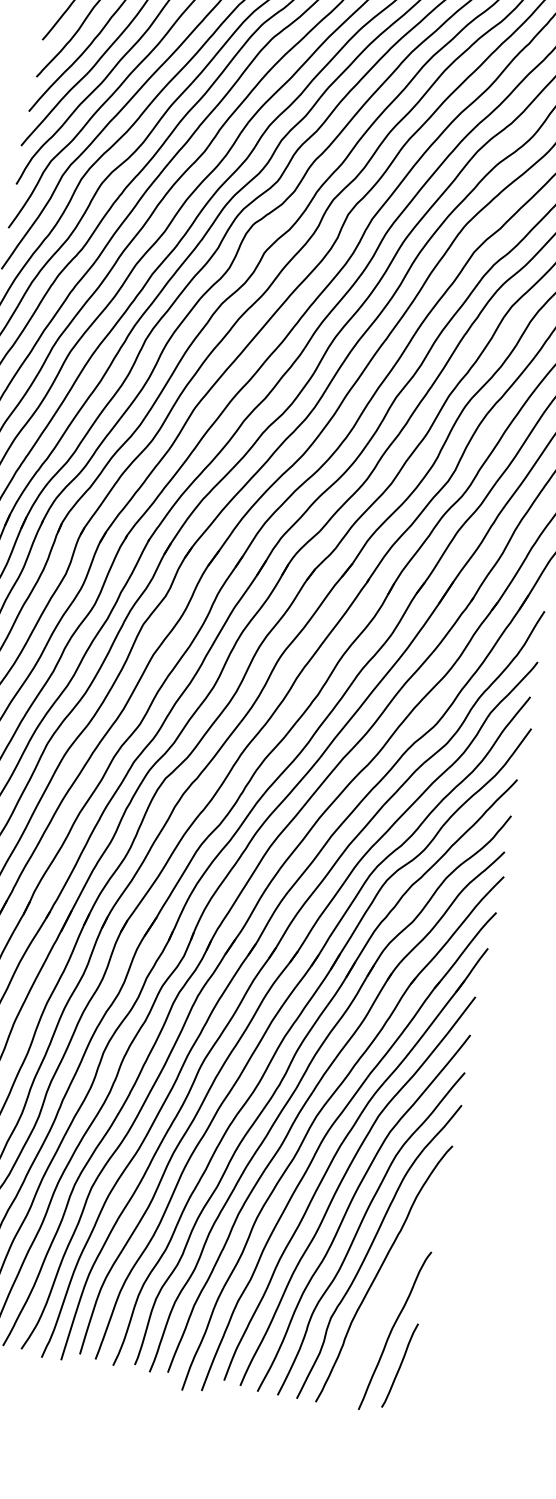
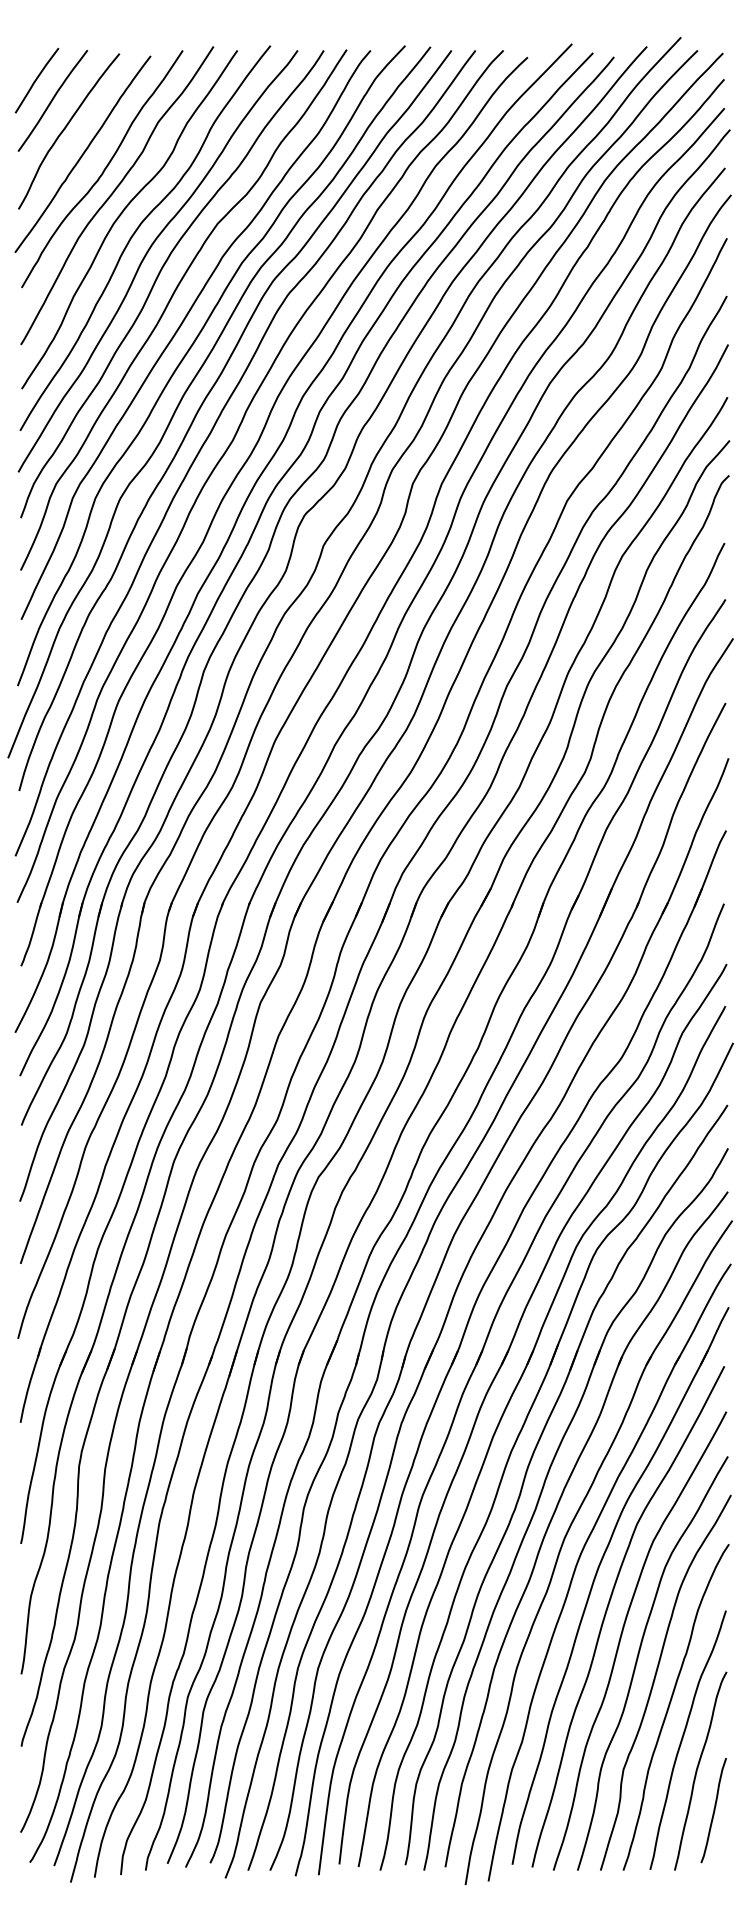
curve: (385, 1301) -> (683, 1738), added

